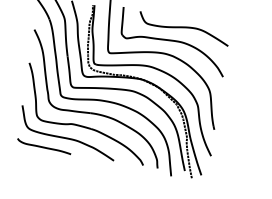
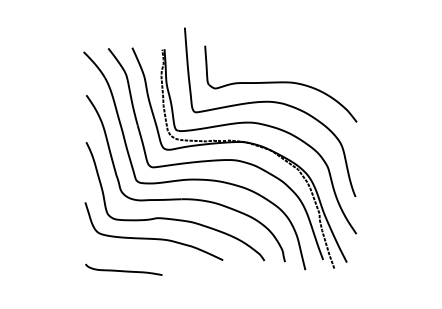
curve: (183, 27) -> (292, 62), removed
curve: (43, 146) -> (123, 270), moved

